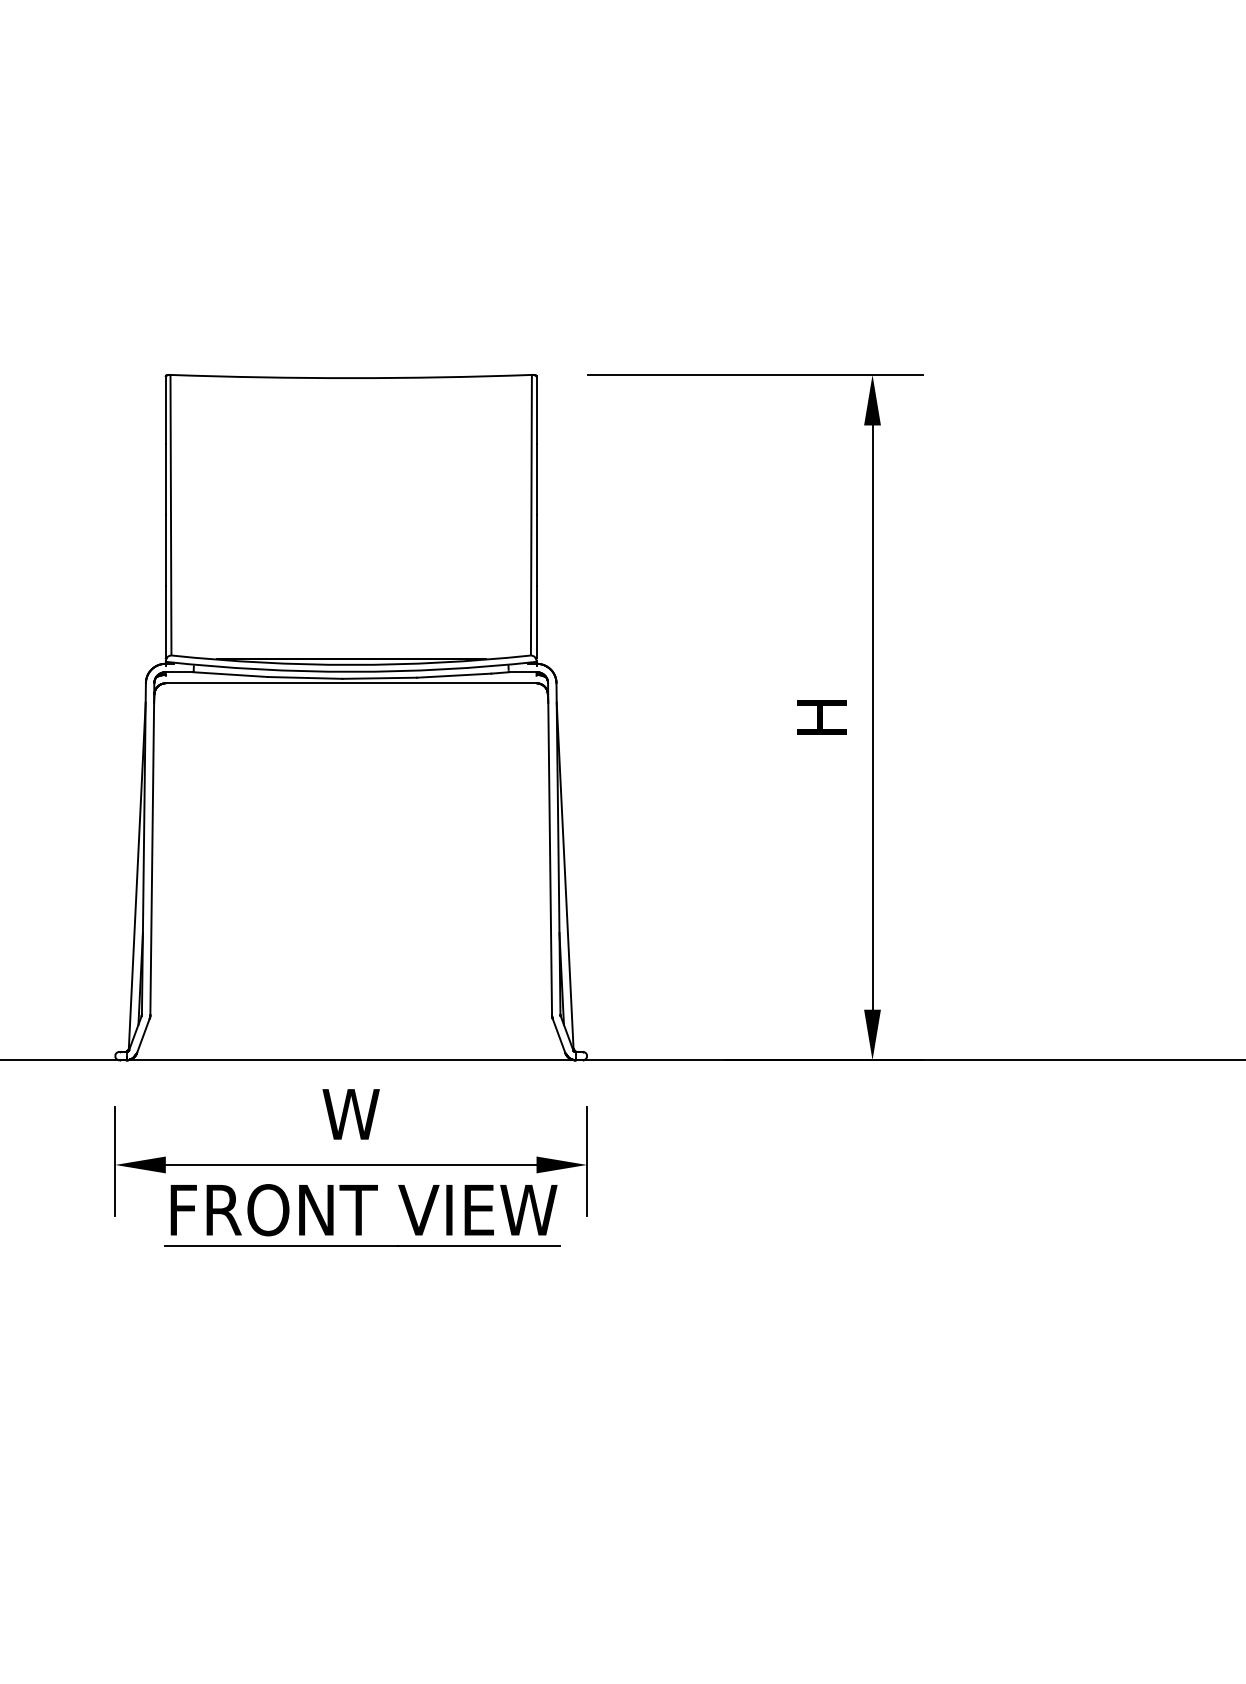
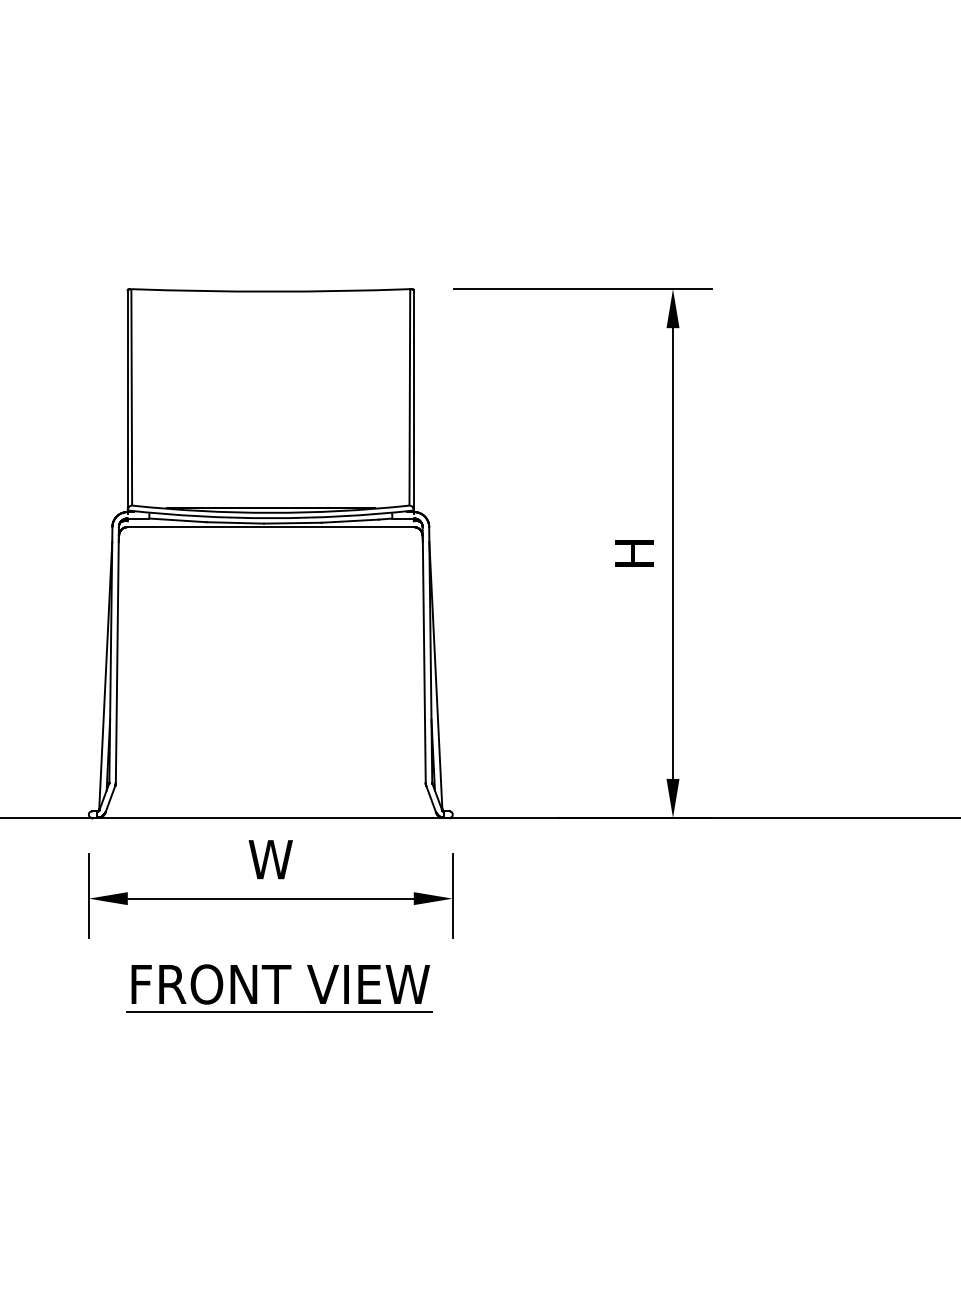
part: (362, 1215) -> (279, 988), moved

